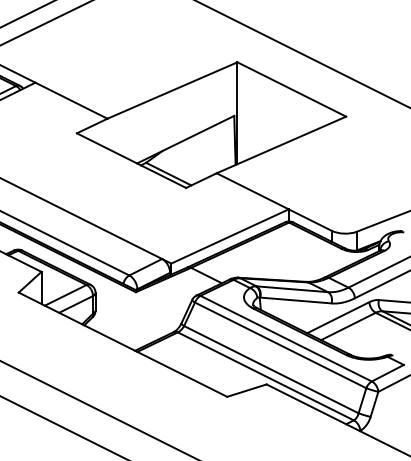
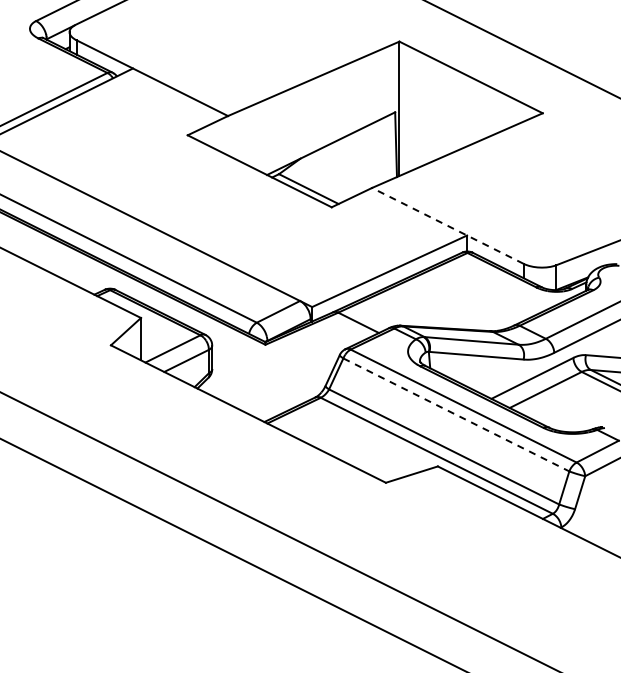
line: (273, 201) -> (447, 225), solid -> dashed
line: (280, 345) -> (456, 415), solid -> dashed

